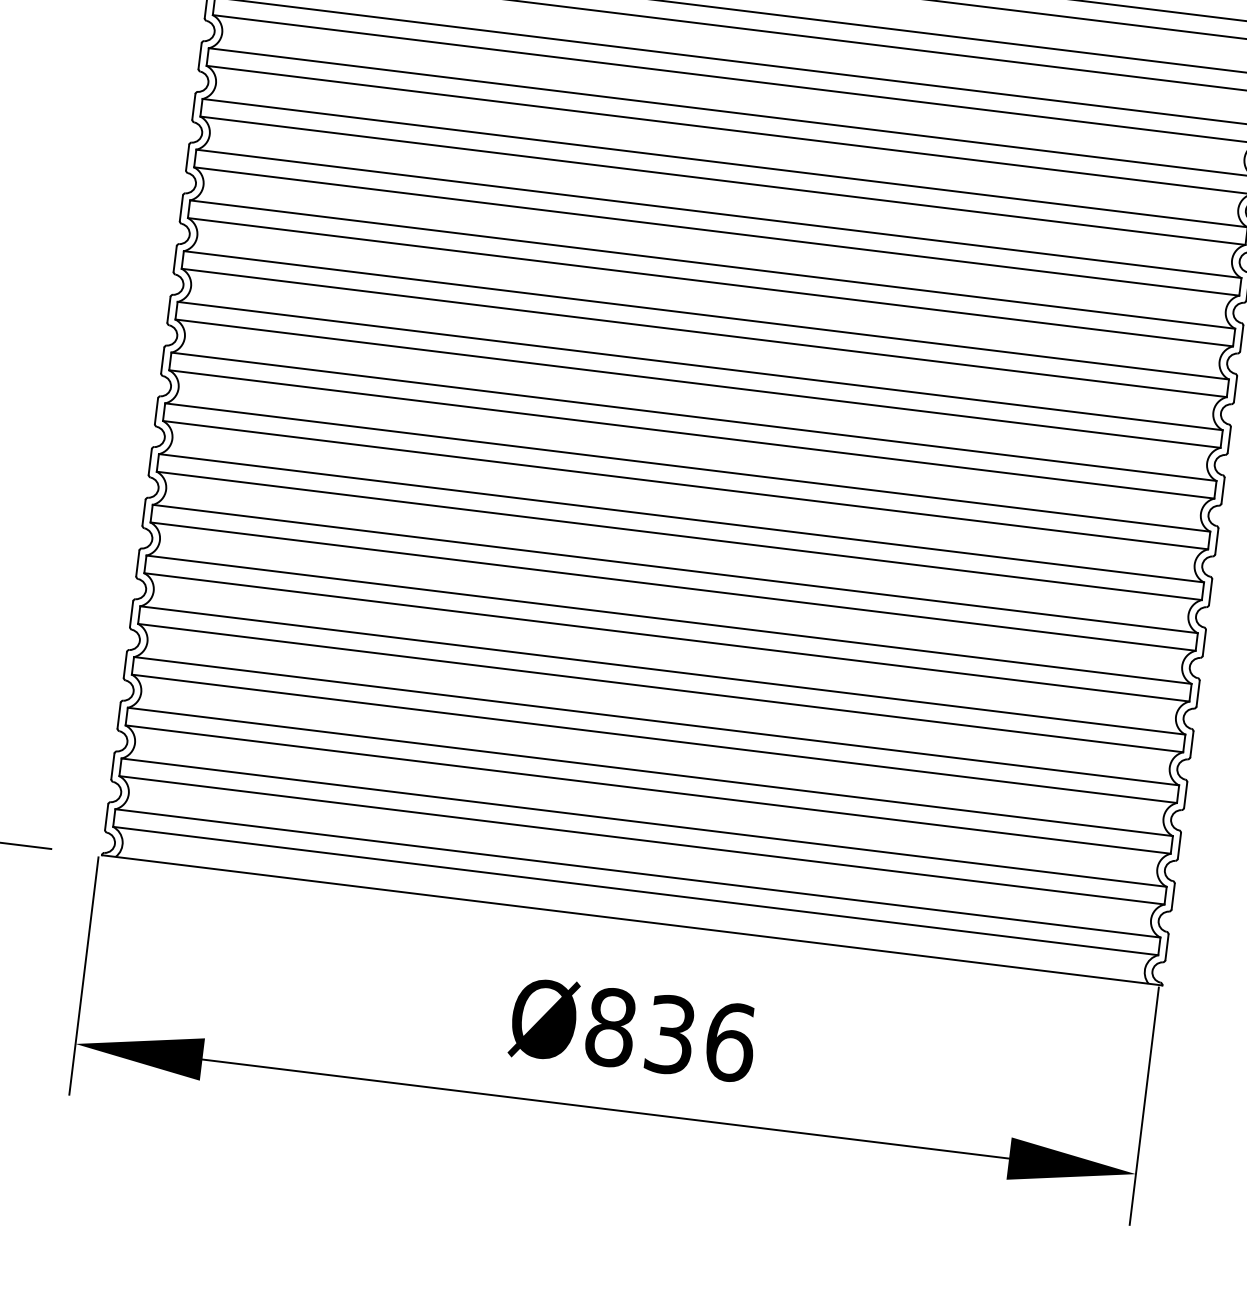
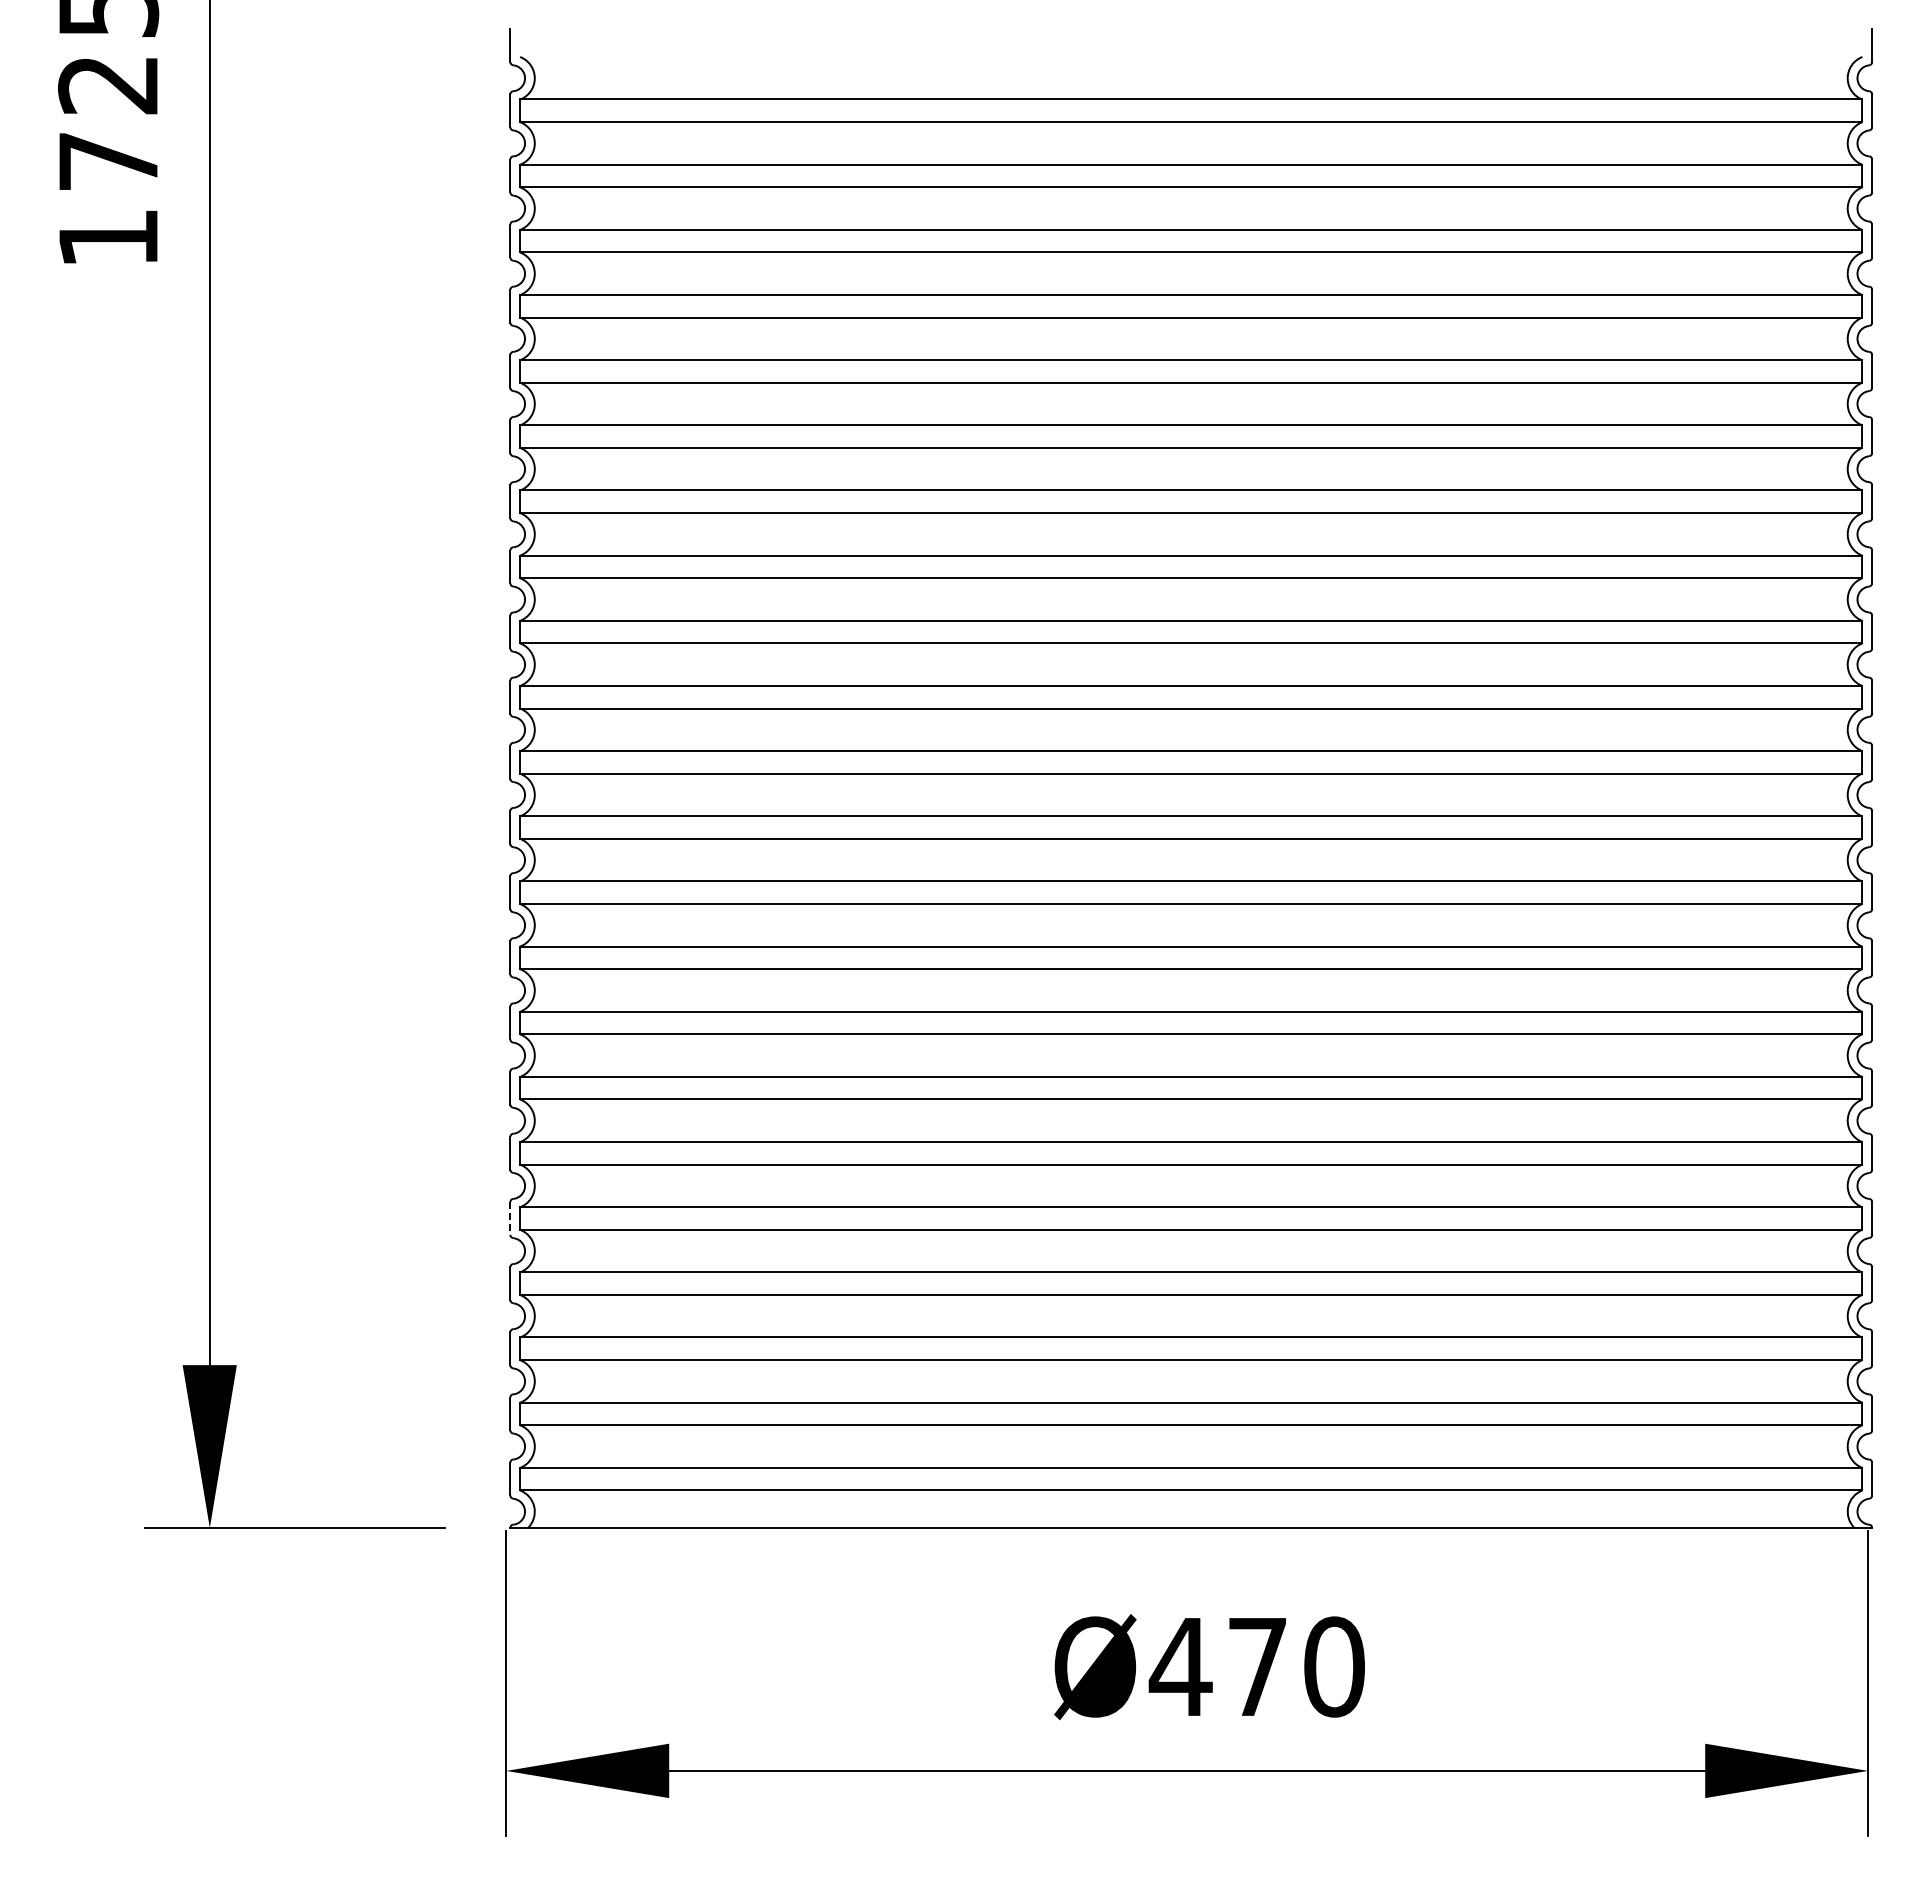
line: (131, 614) -> (510, 1218), solid -> dashed
text: (669, 1034) -> (1256, 1666), Ø836 -> Ø470

